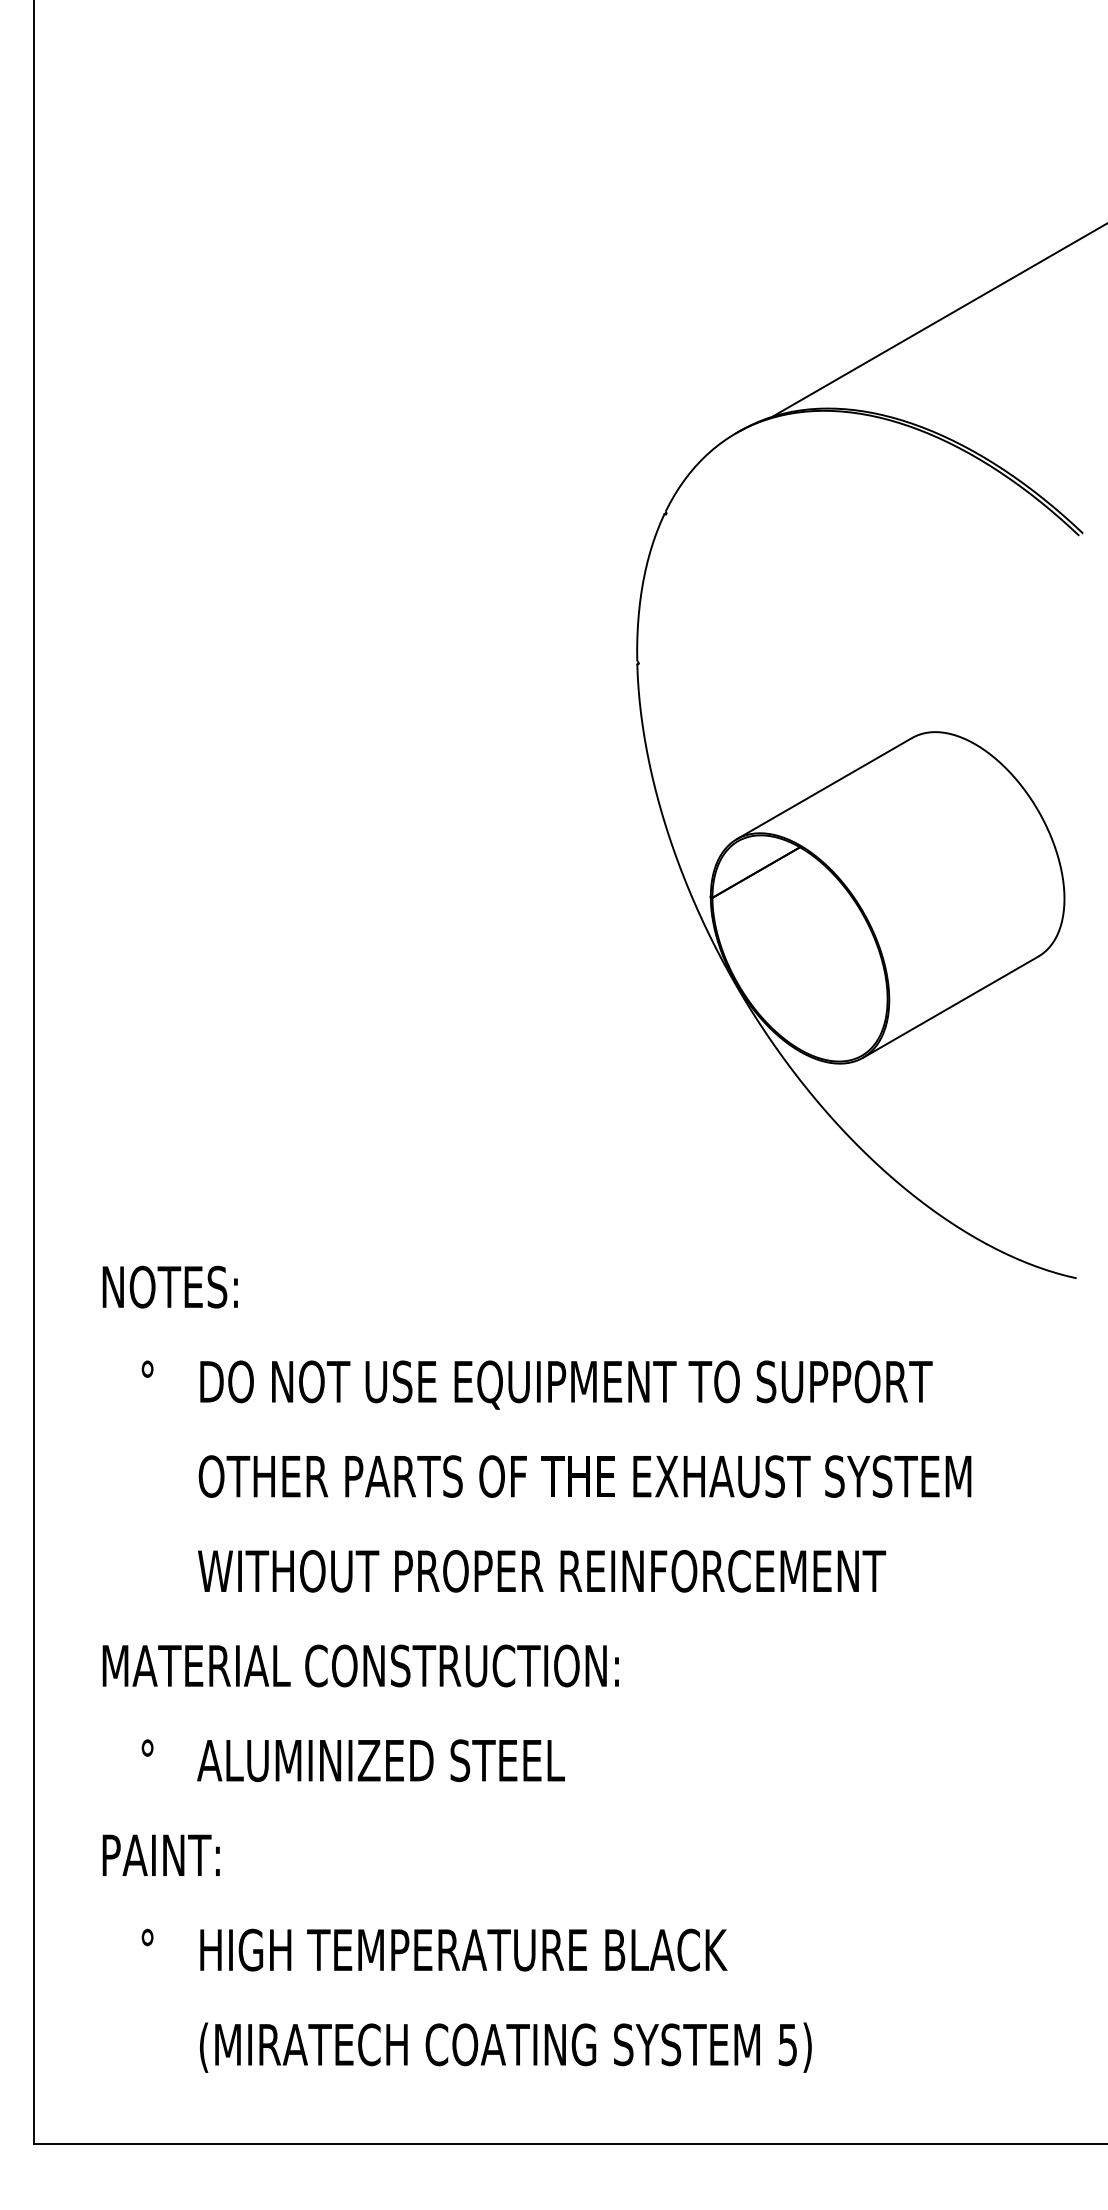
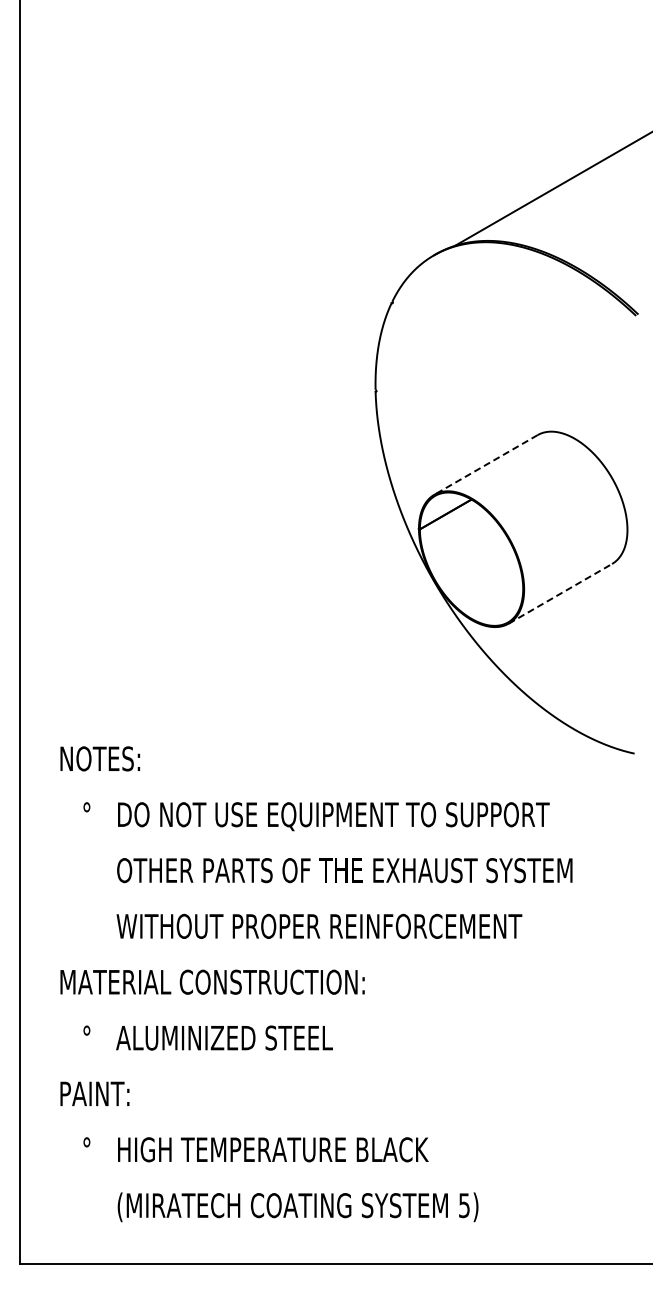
line: (825, 787) -> (486, 464), solid -> dashed
line: (950, 1006) -> (560, 593), solid -> dashed

